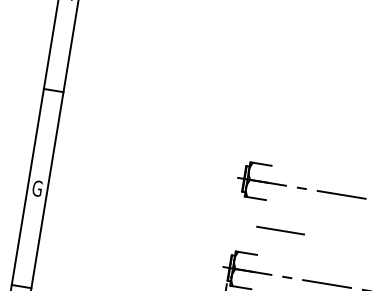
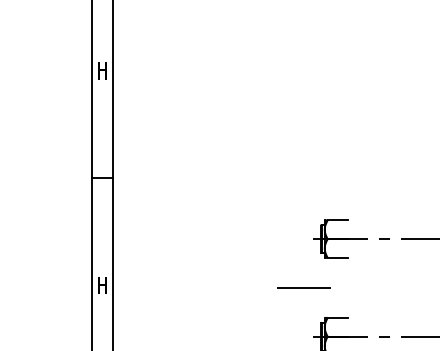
text: (37, 188) -> (102, 285), G -> H
line: (280, 230) -> (303, 287), moved

